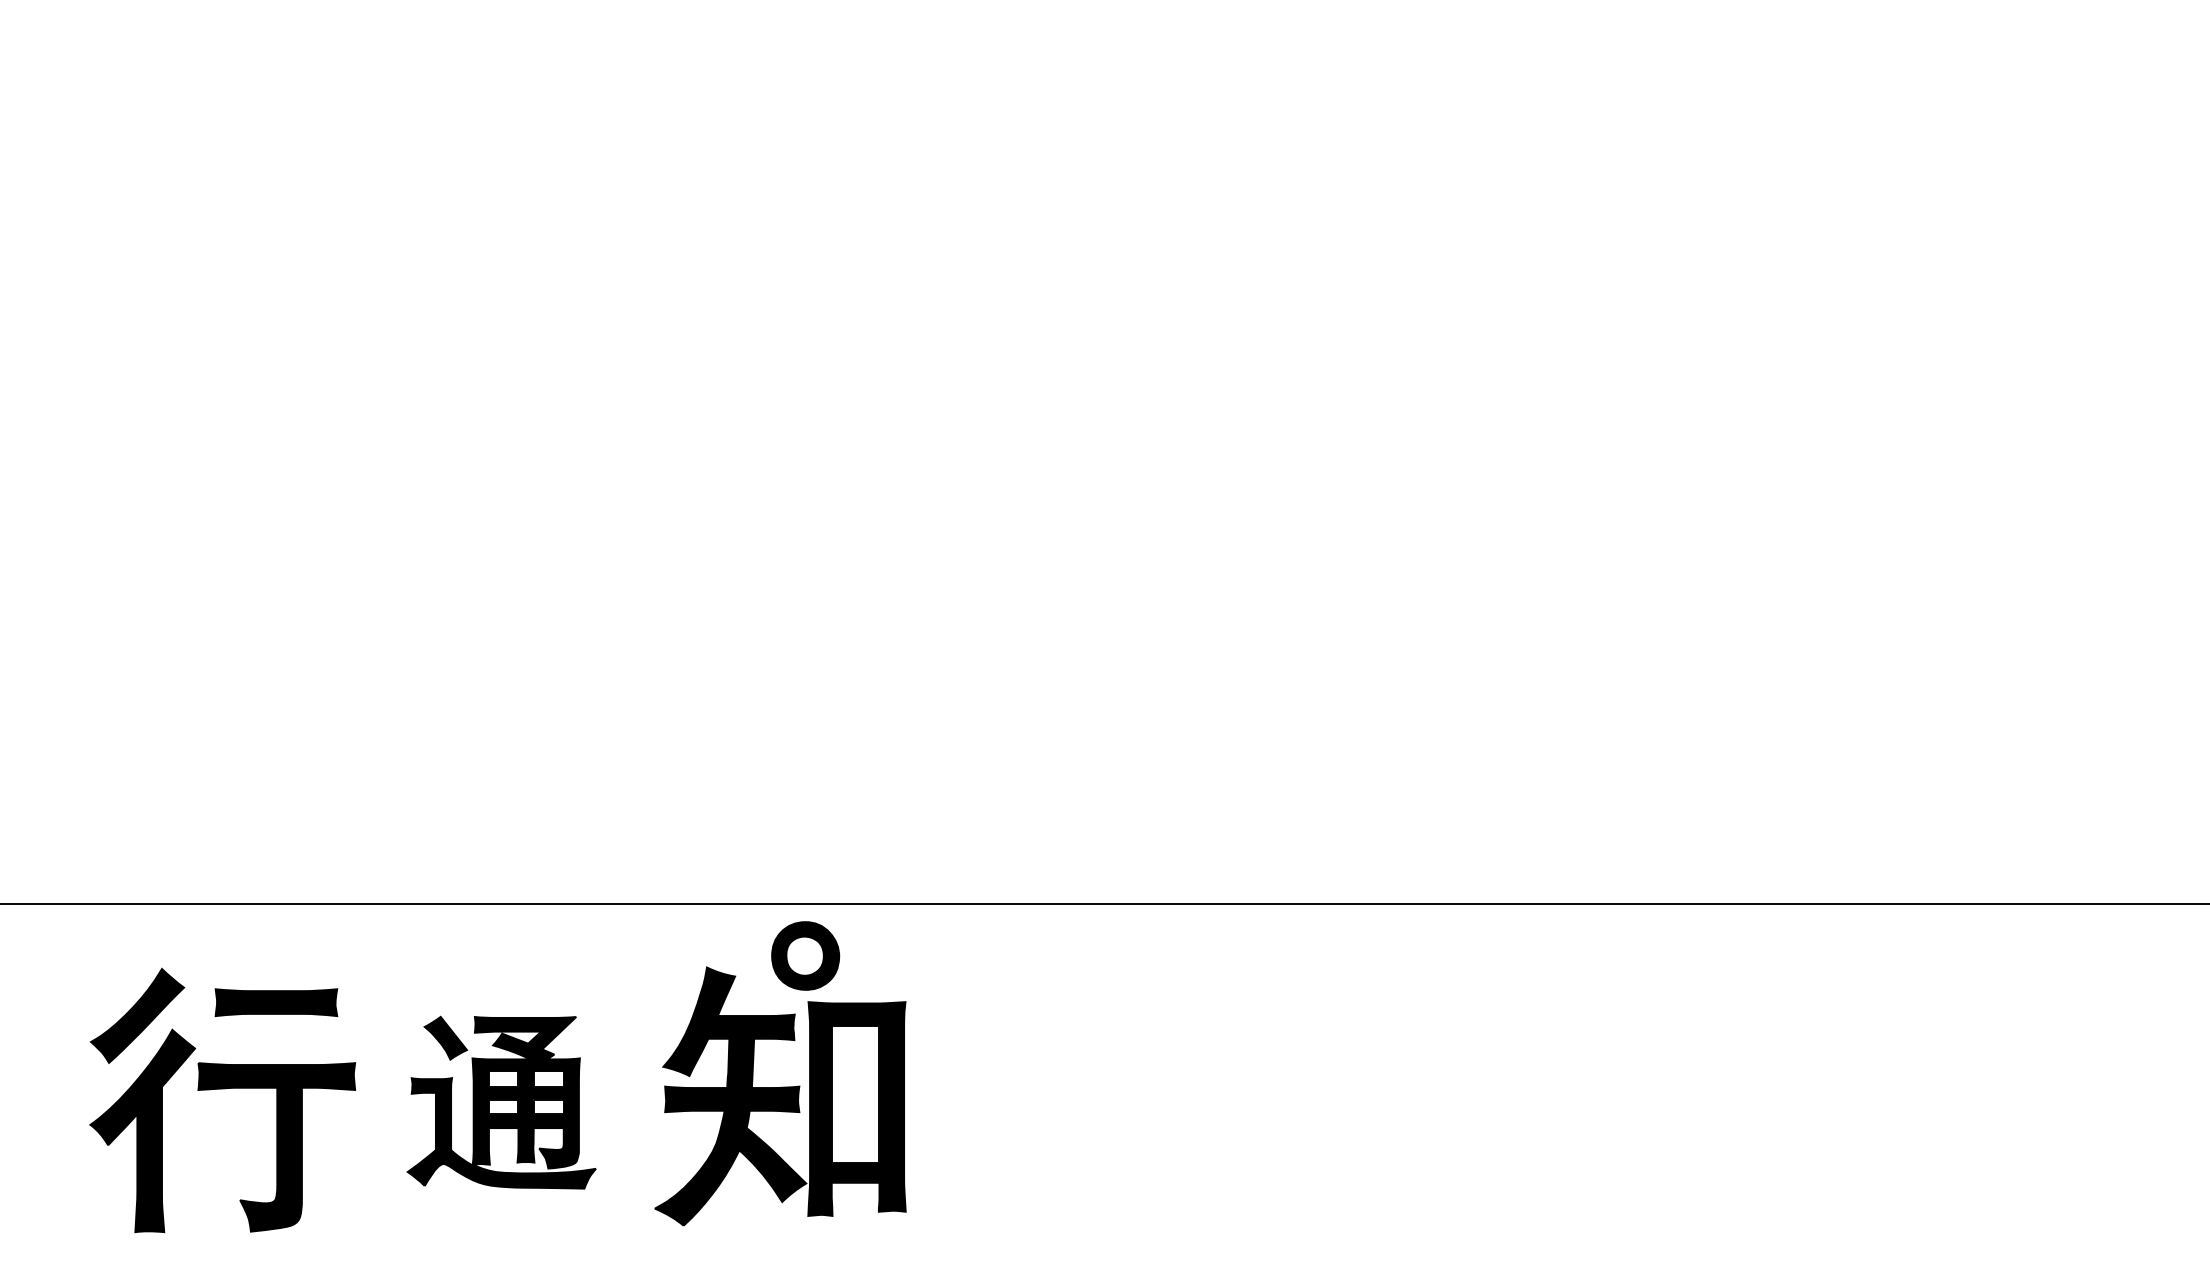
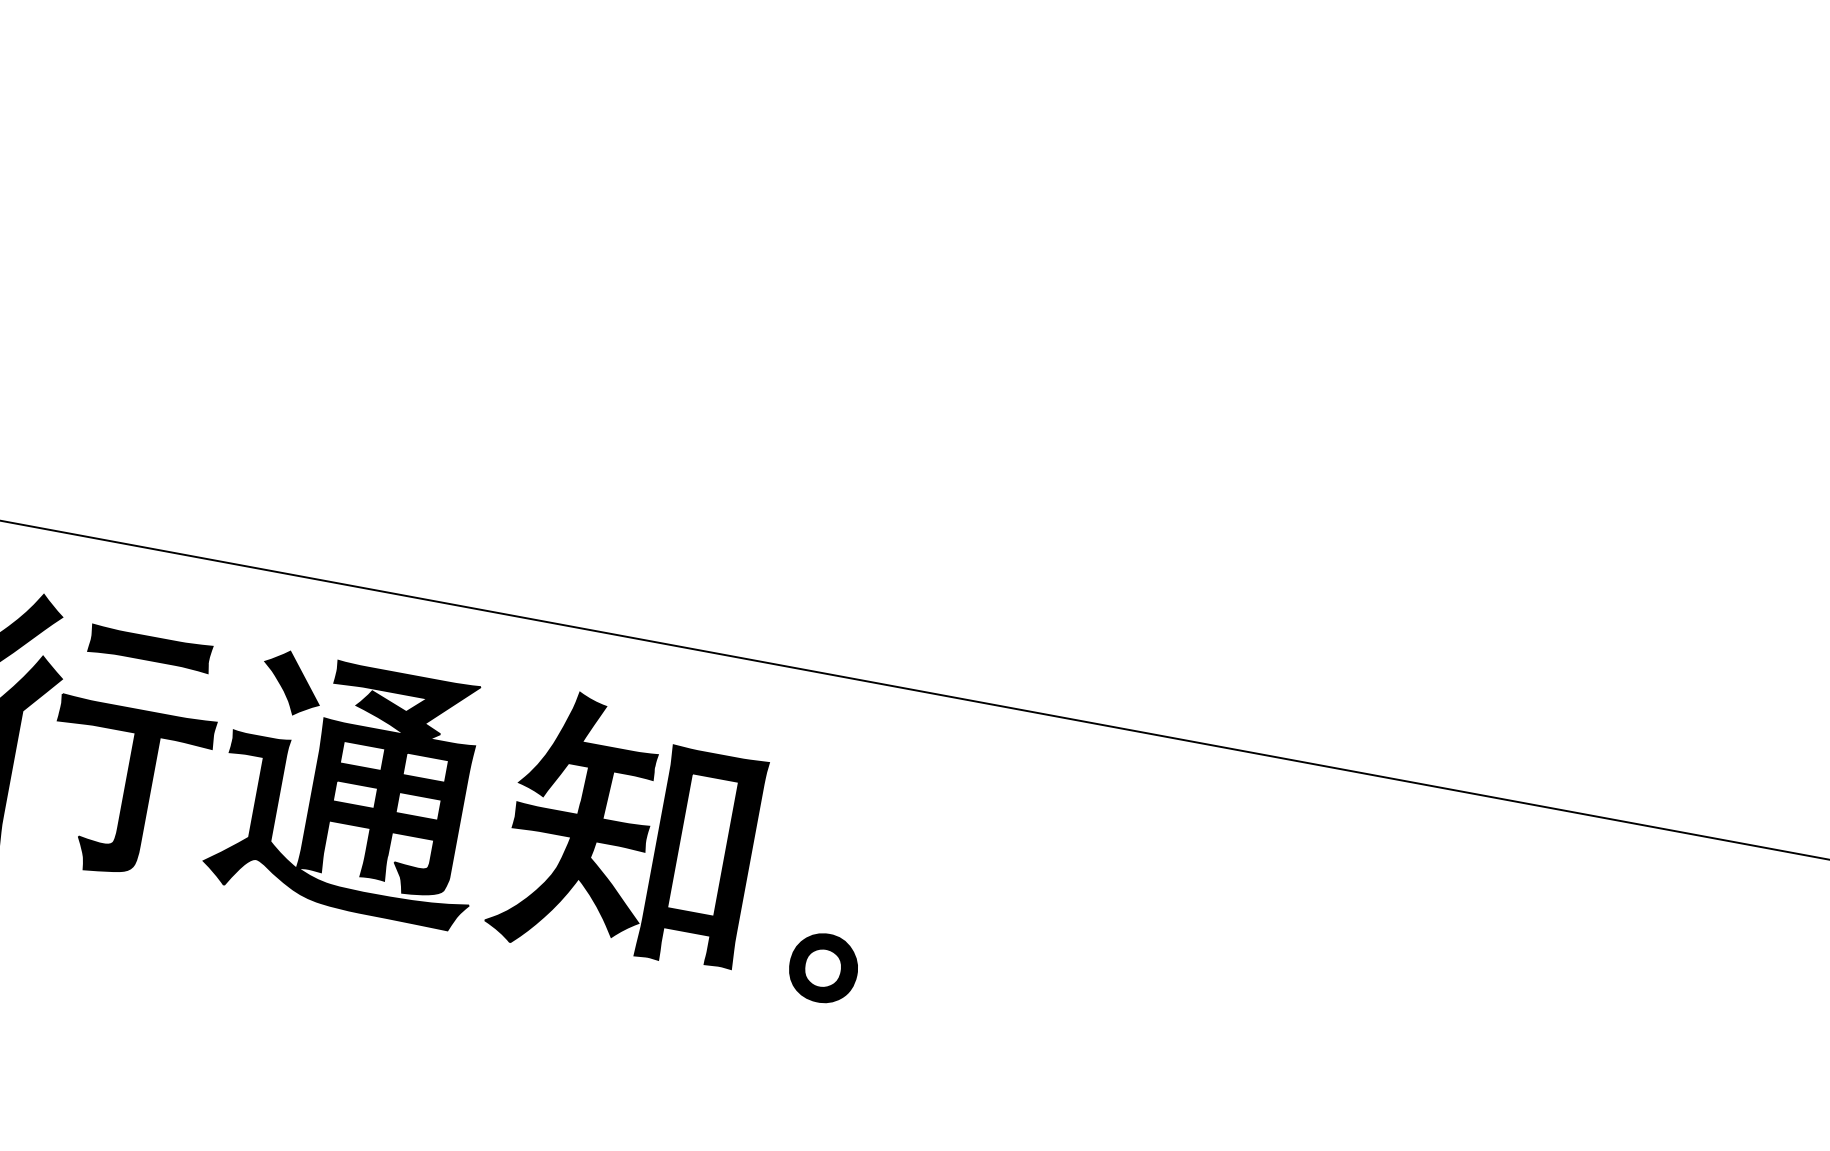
part: (805, 955) -> (823, 967), moved
part: (501, 1102) -> (353, 788), size x1.43

